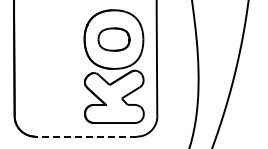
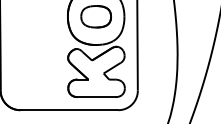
line: (86, 136) -> (69, 110), dashed -> solid

